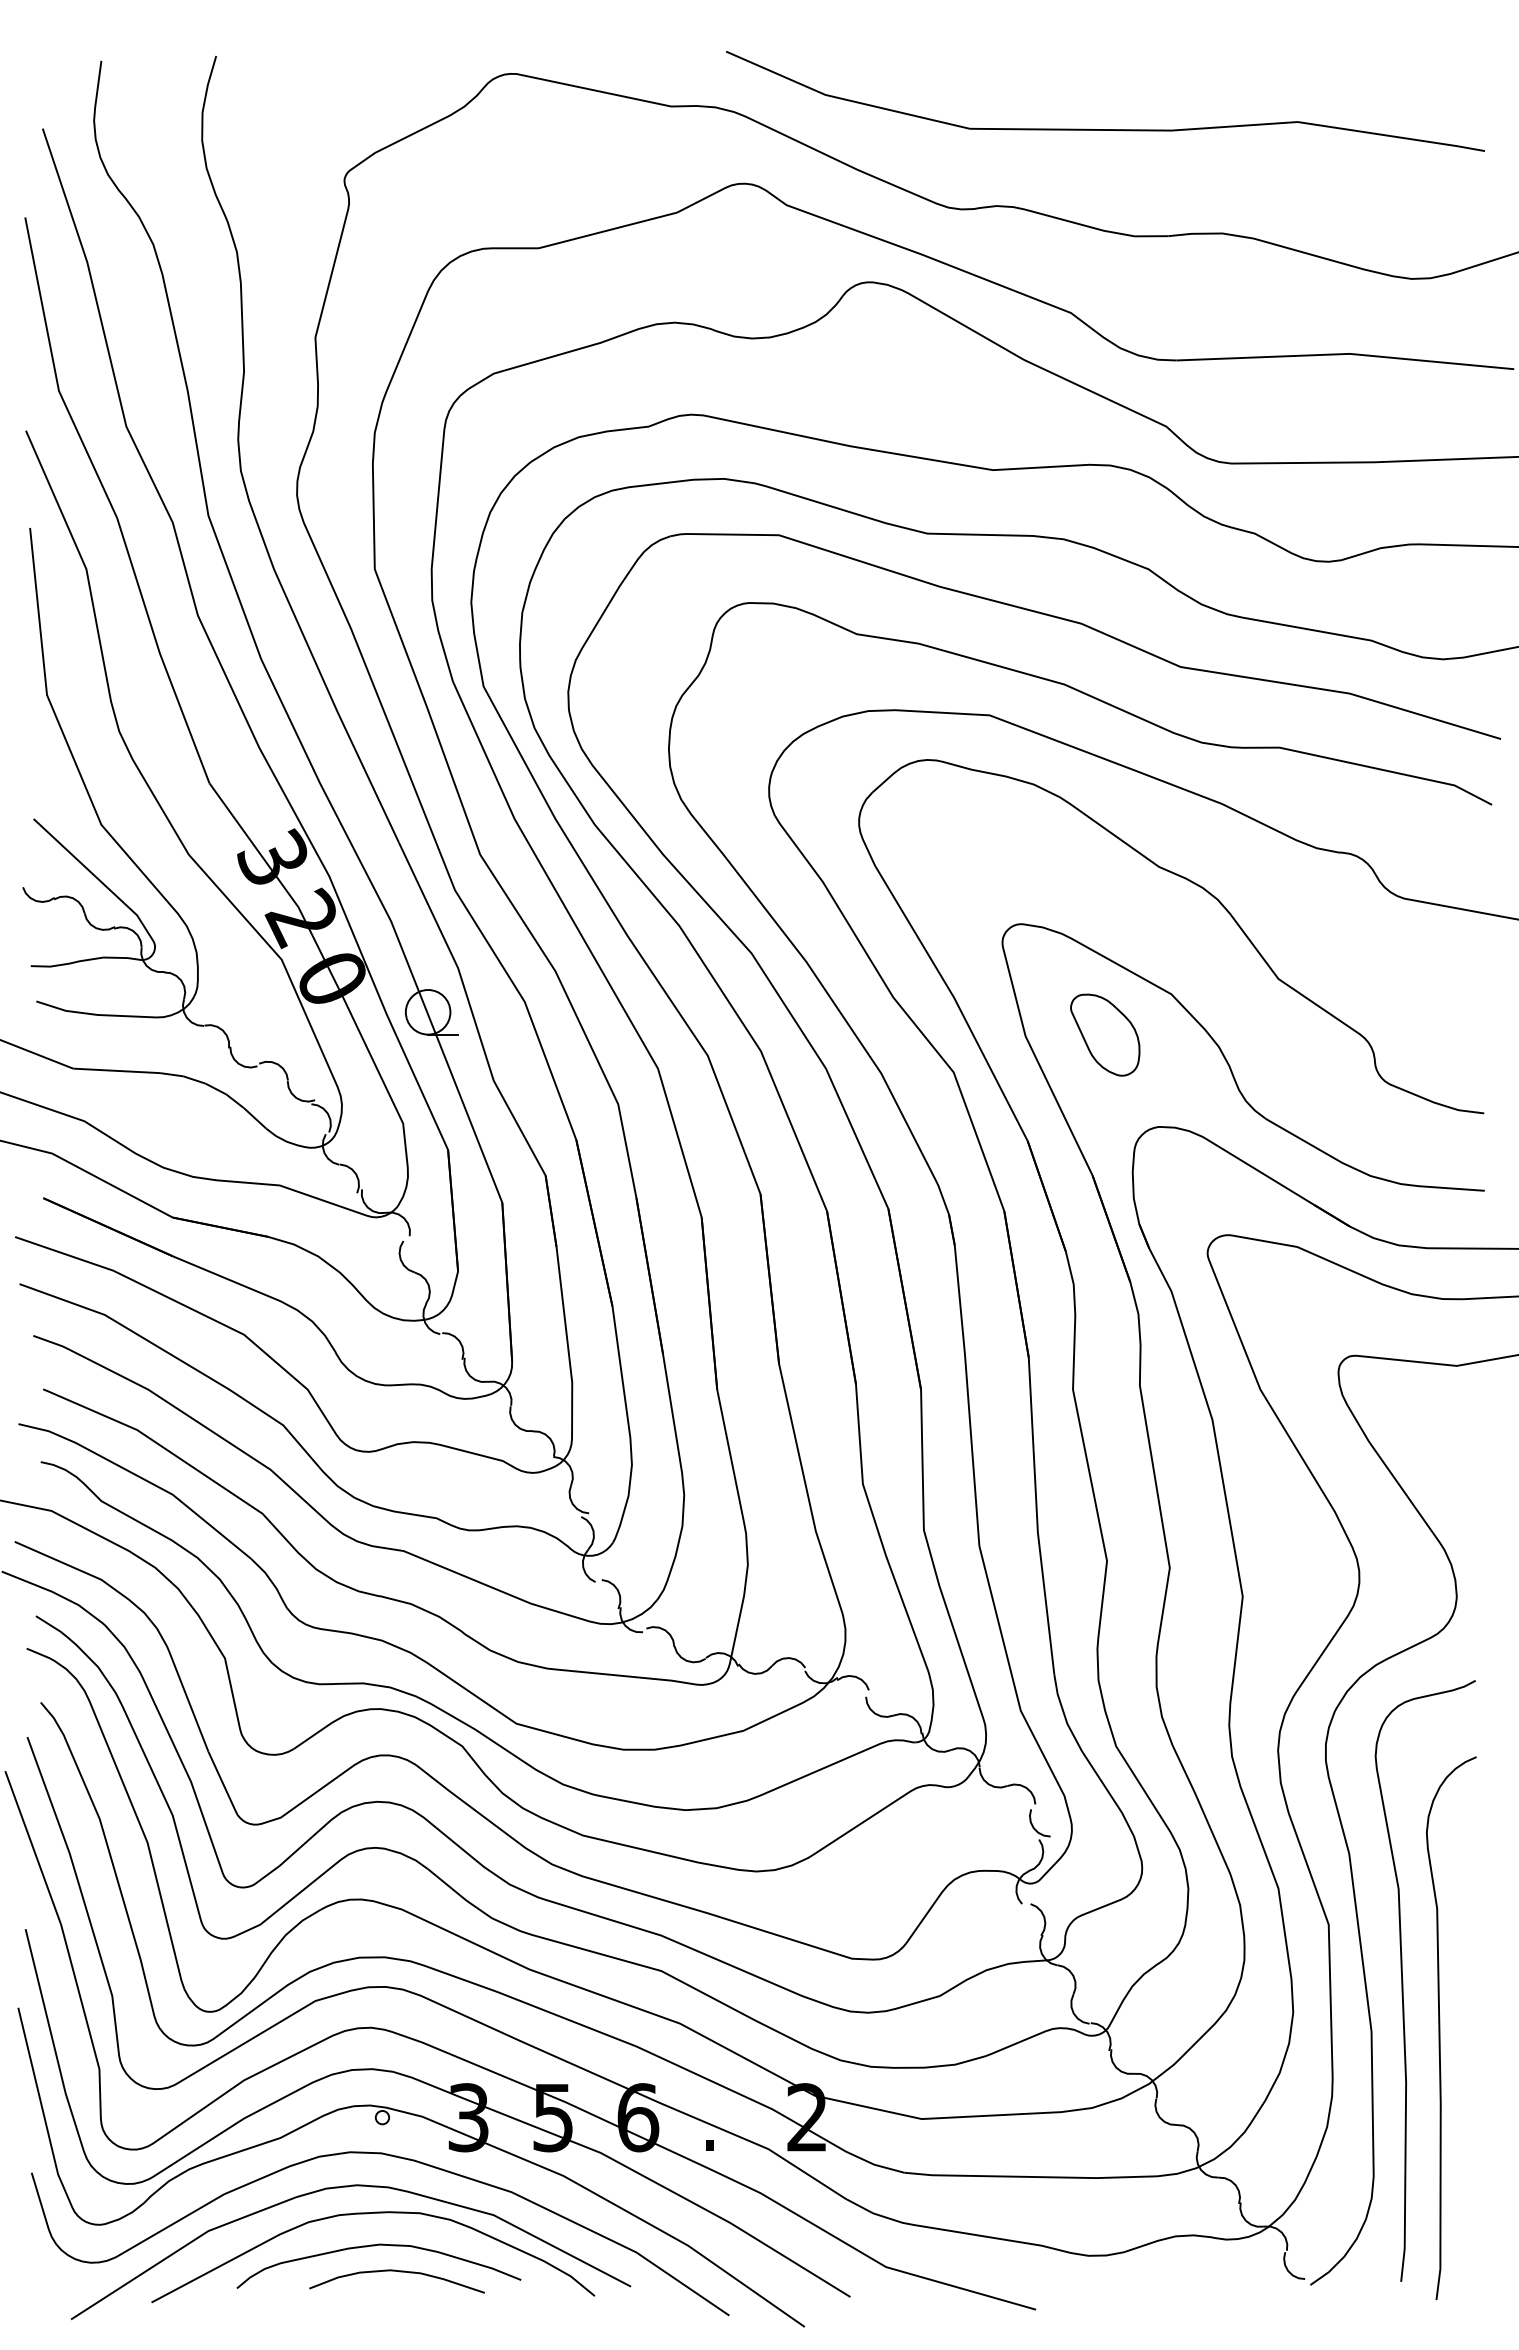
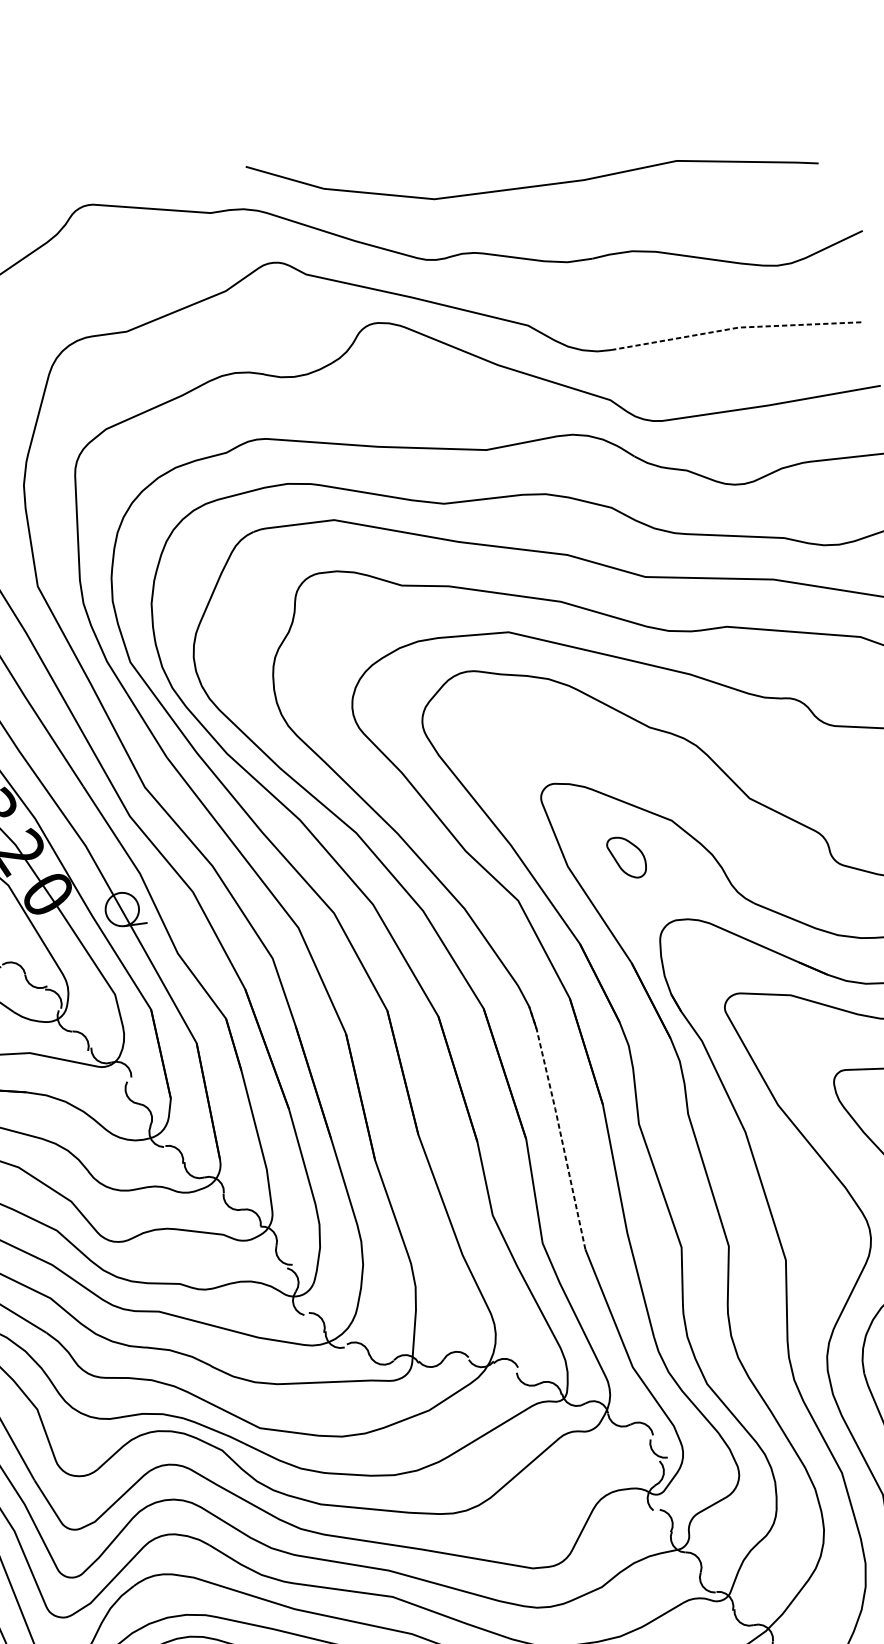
line: (1346, 353) -> (736, 327), solid -> dashed
part: (1105, 1034) -> (626, 857), size x0.7
line: (966, 1377) -> (558, 1125), solid -> dashed

